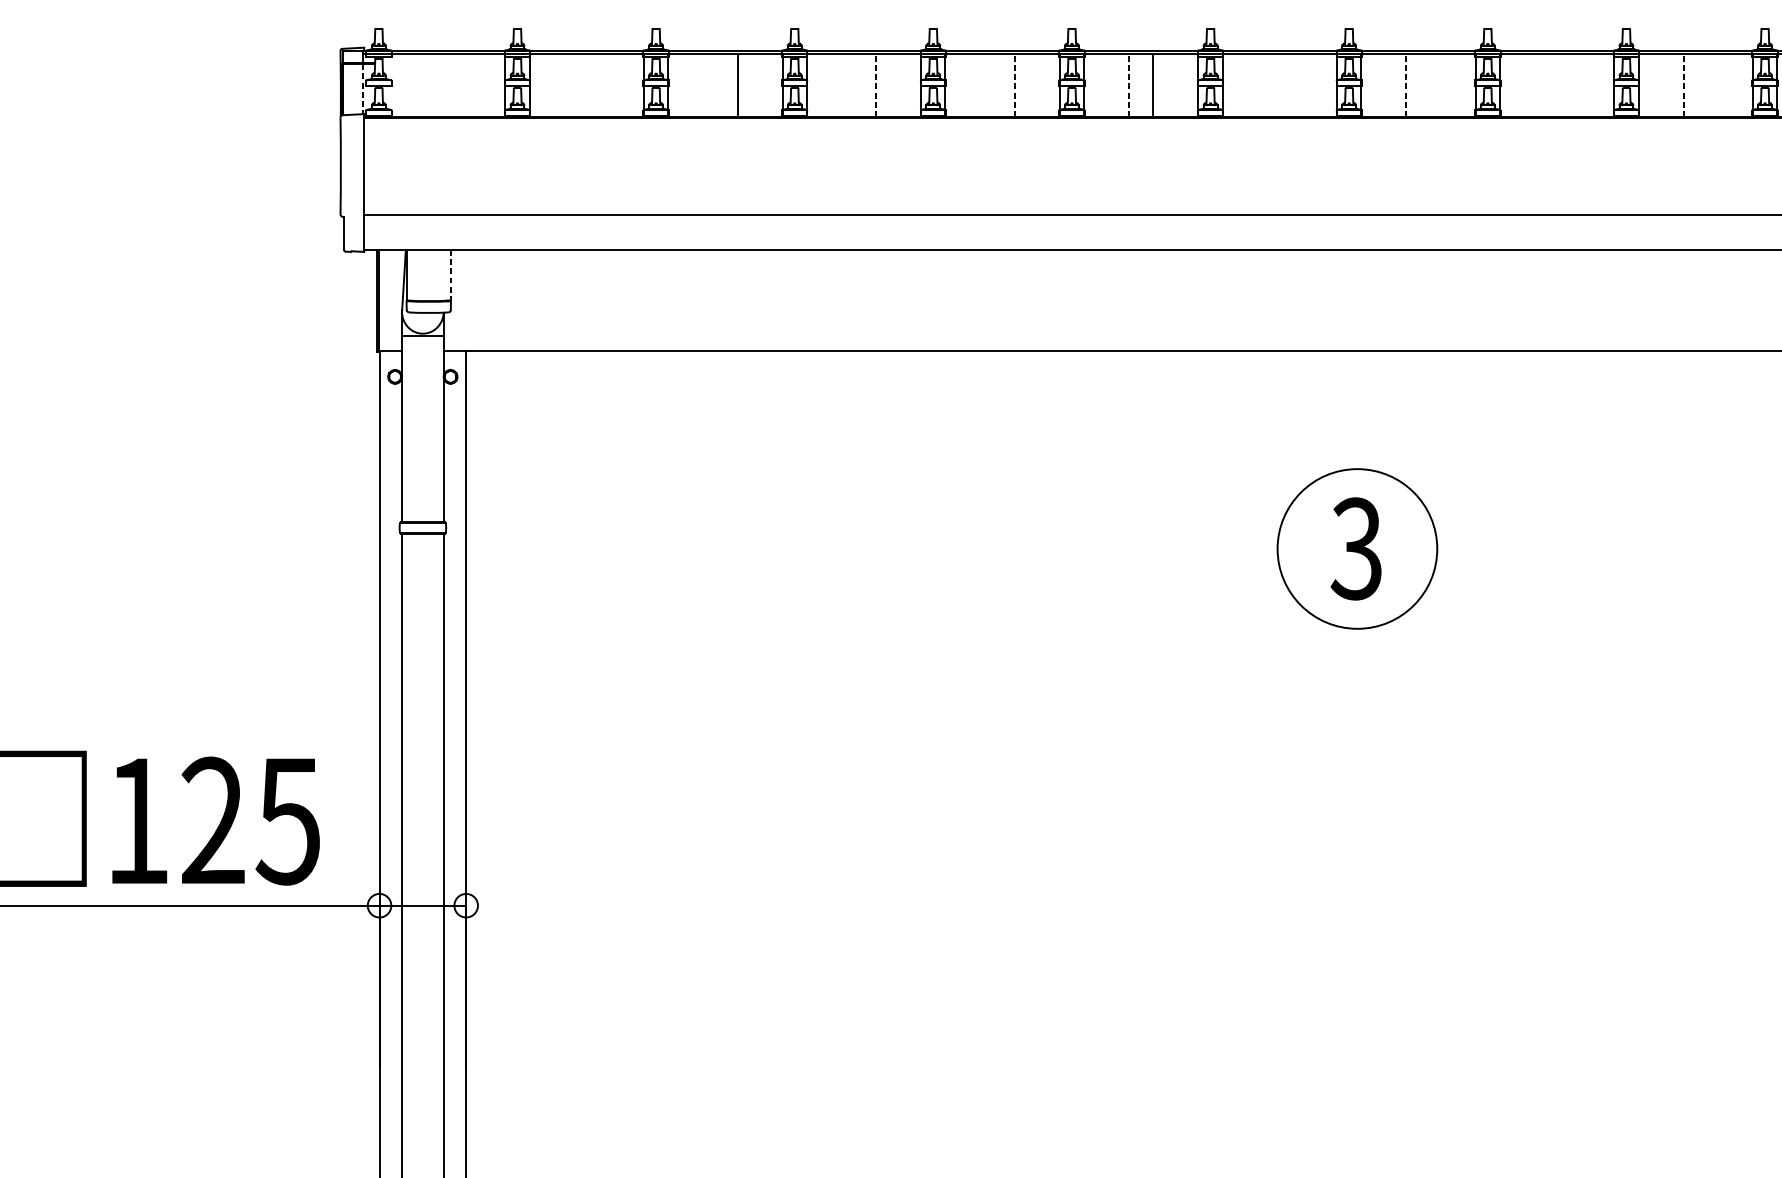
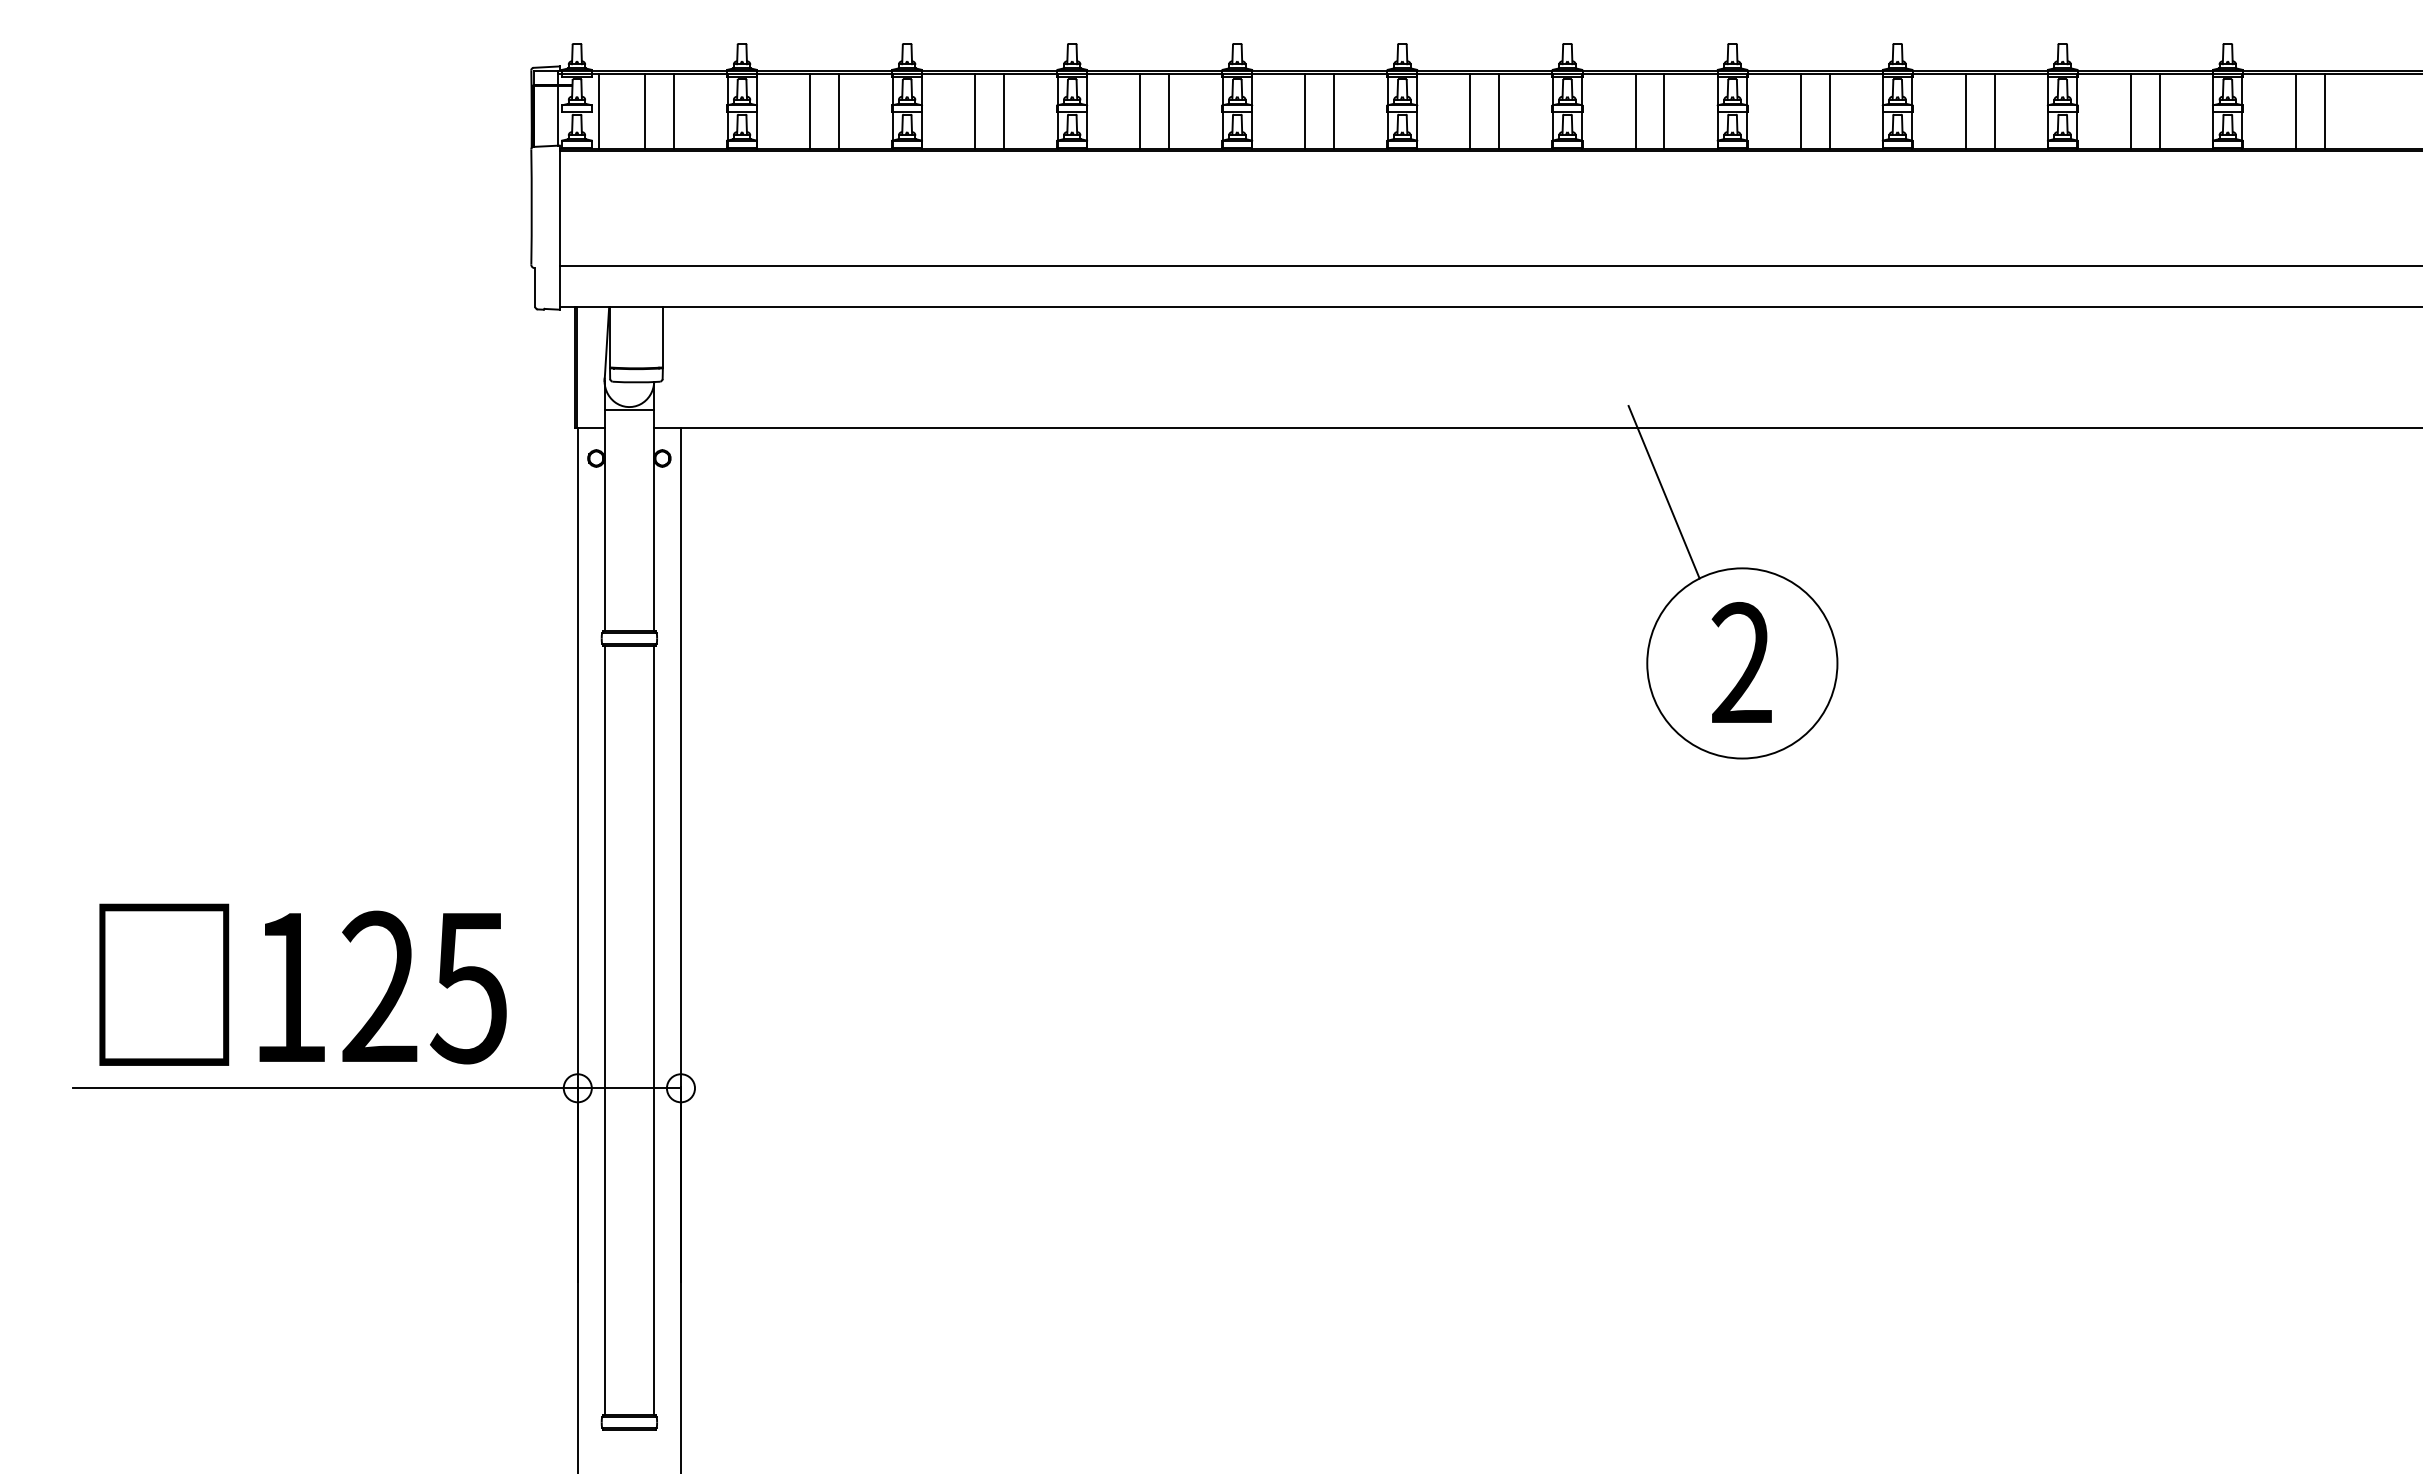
line: (396, 85) -> (598, 111), added
line: (436, 85) -> (645, 111), added
line: (459, 85) -> (673, 111), added
line: (574, 85) -> (810, 111), added
line: (599, 85) -> (839, 111), added
line: (713, 85) -> (975, 111), added
line: (852, 85) -> (1140, 111), added
line: (876, 85) -> (1169, 111), dashed -> solid
line: (990, 85) -> (1305, 111), added
line: (1014, 85) -> (1334, 111), dashed -> solid
line: (1129, 85) -> (1470, 111), dashed -> solid
line: (1267, 85) -> (1635, 111), added
line: (1292, 85) -> (1664, 111), added
line: (1406, 85) -> (1800, 111), dashed -> solid
line: (1430, 85) -> (1829, 111), added
line: (1544, 85) -> (1965, 111), added
line: (1569, 85) -> (1994, 111), added
line: (1683, 85) -> (2130, 111), dashed -> solid
line: (1707, 85) -> (2159, 111), added
line: (362, 88) -> (557, 115), dashed -> solid
line: (450, 275) -> (662, 337), dashed -> solid
line: (1291, 405) -> (1663, 492), added
text: (1355, 549) -> (1740, 663), 3 -> 2

